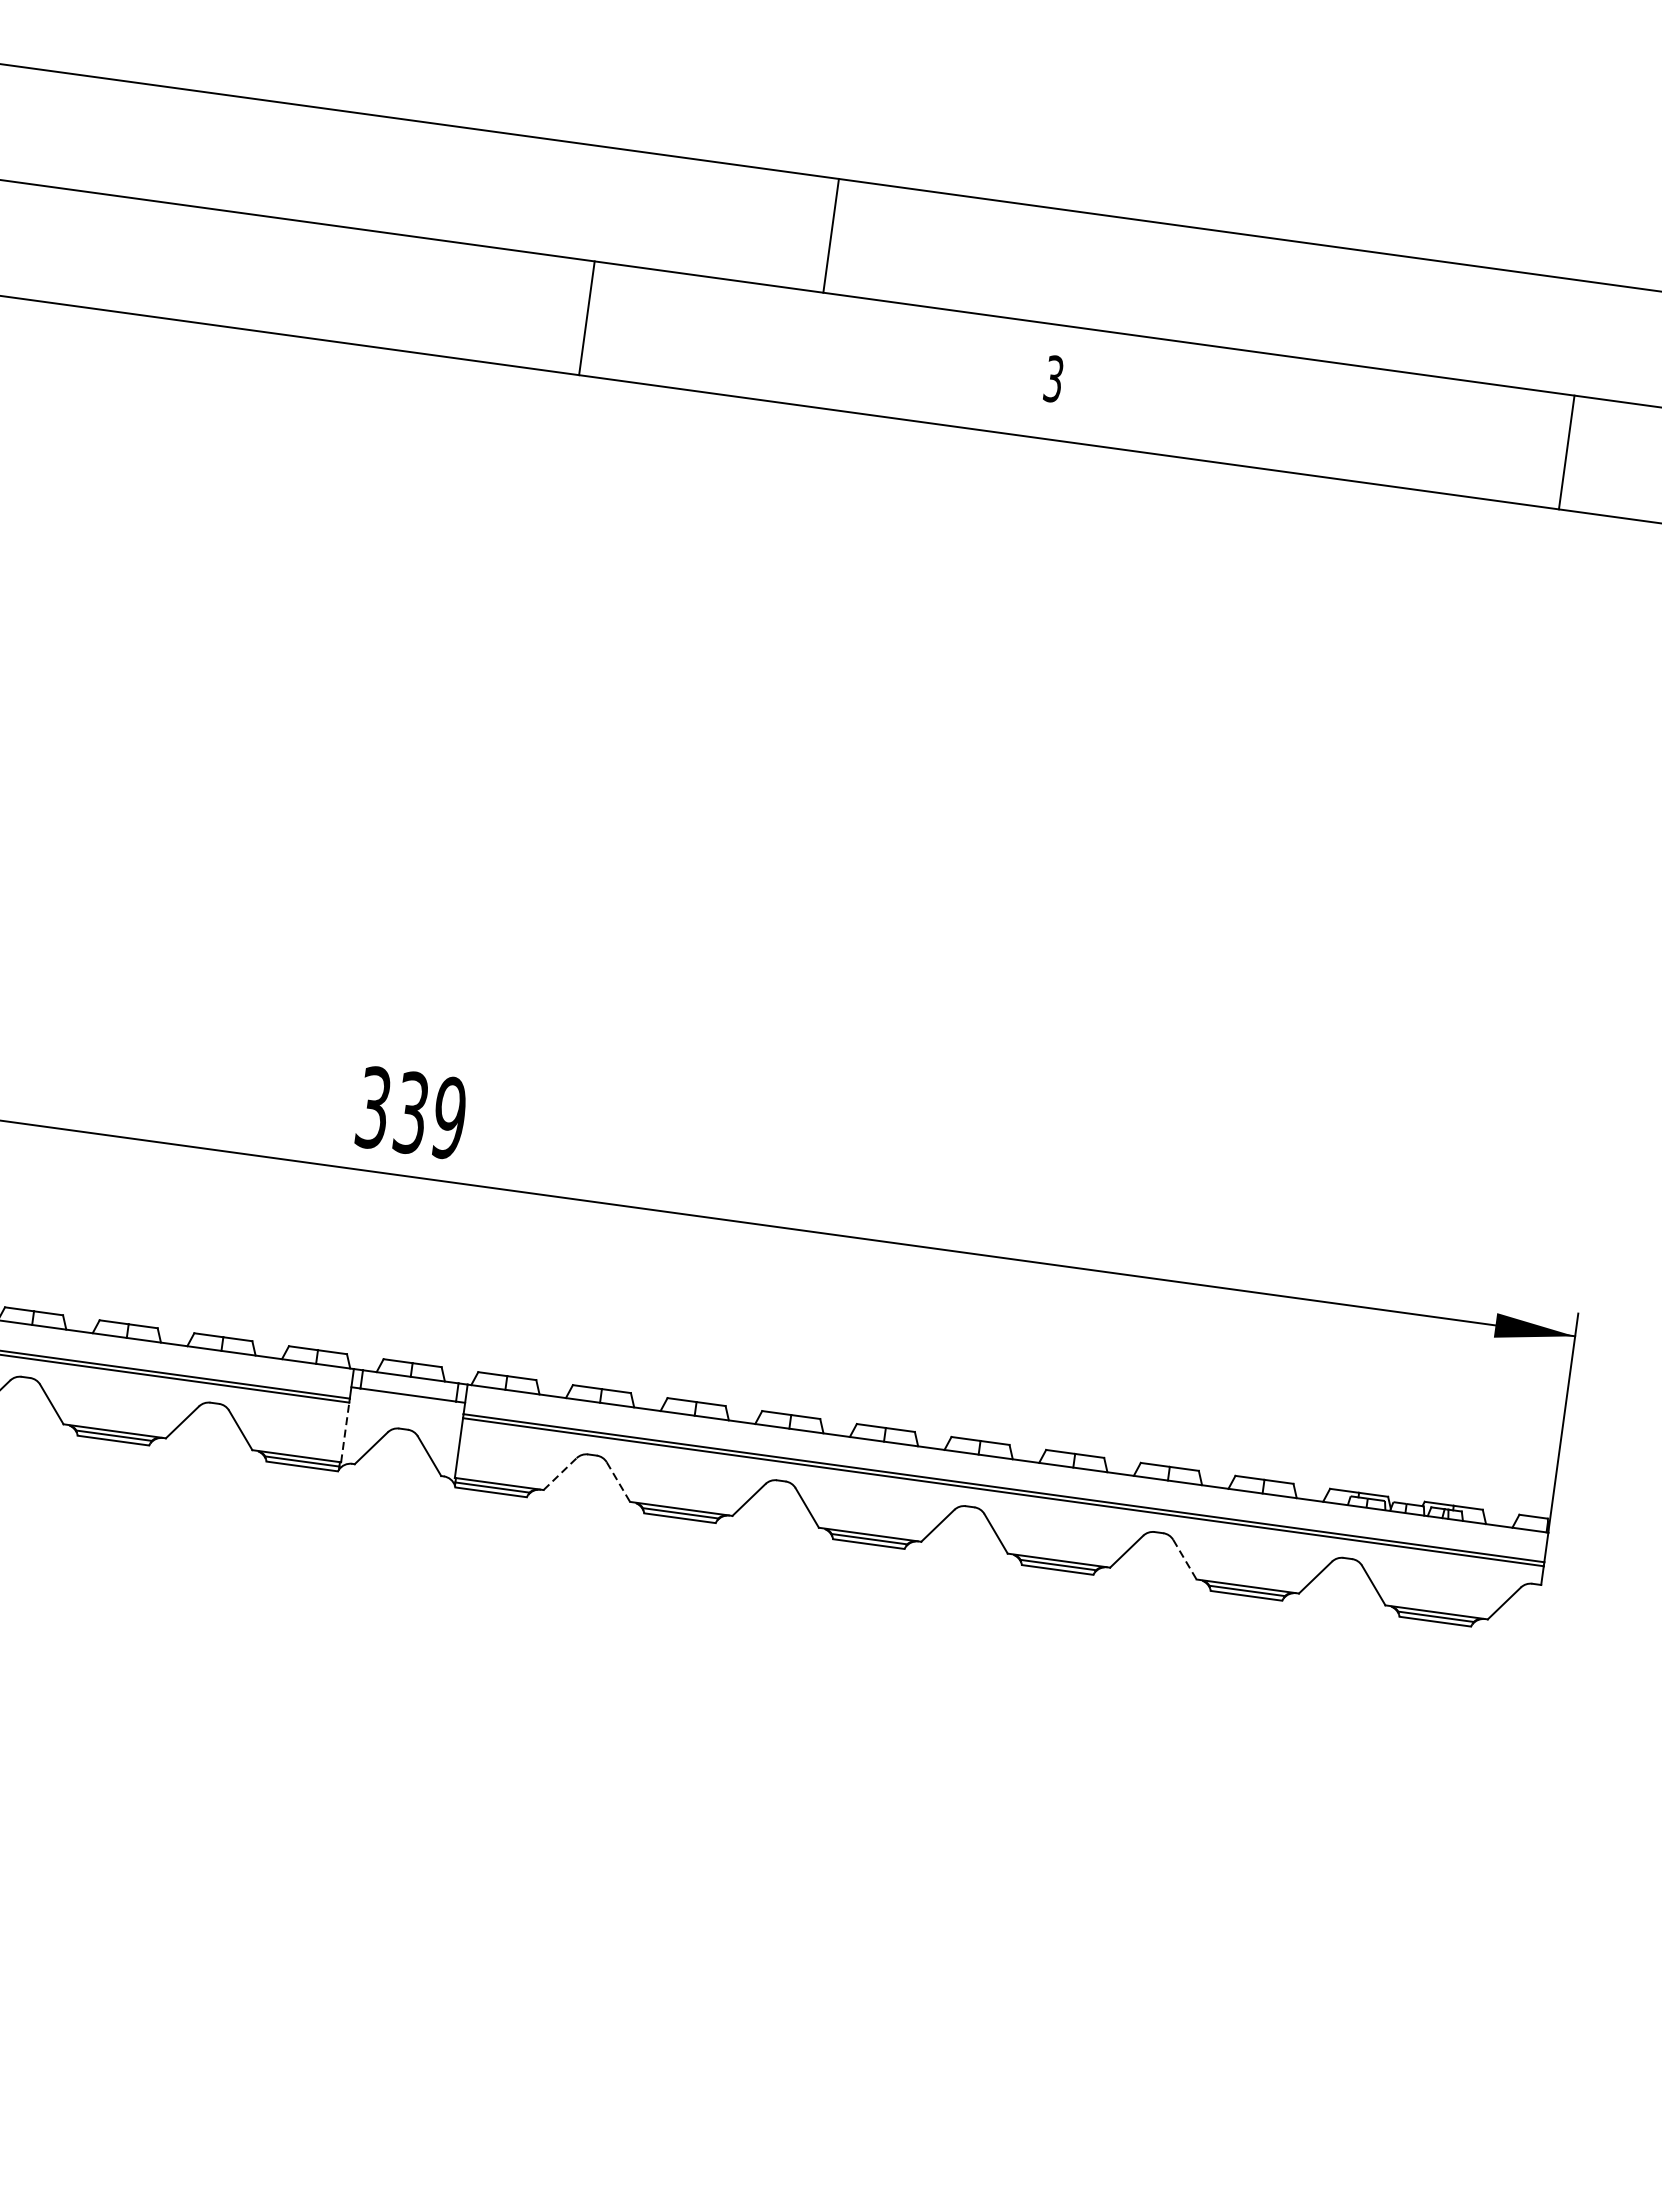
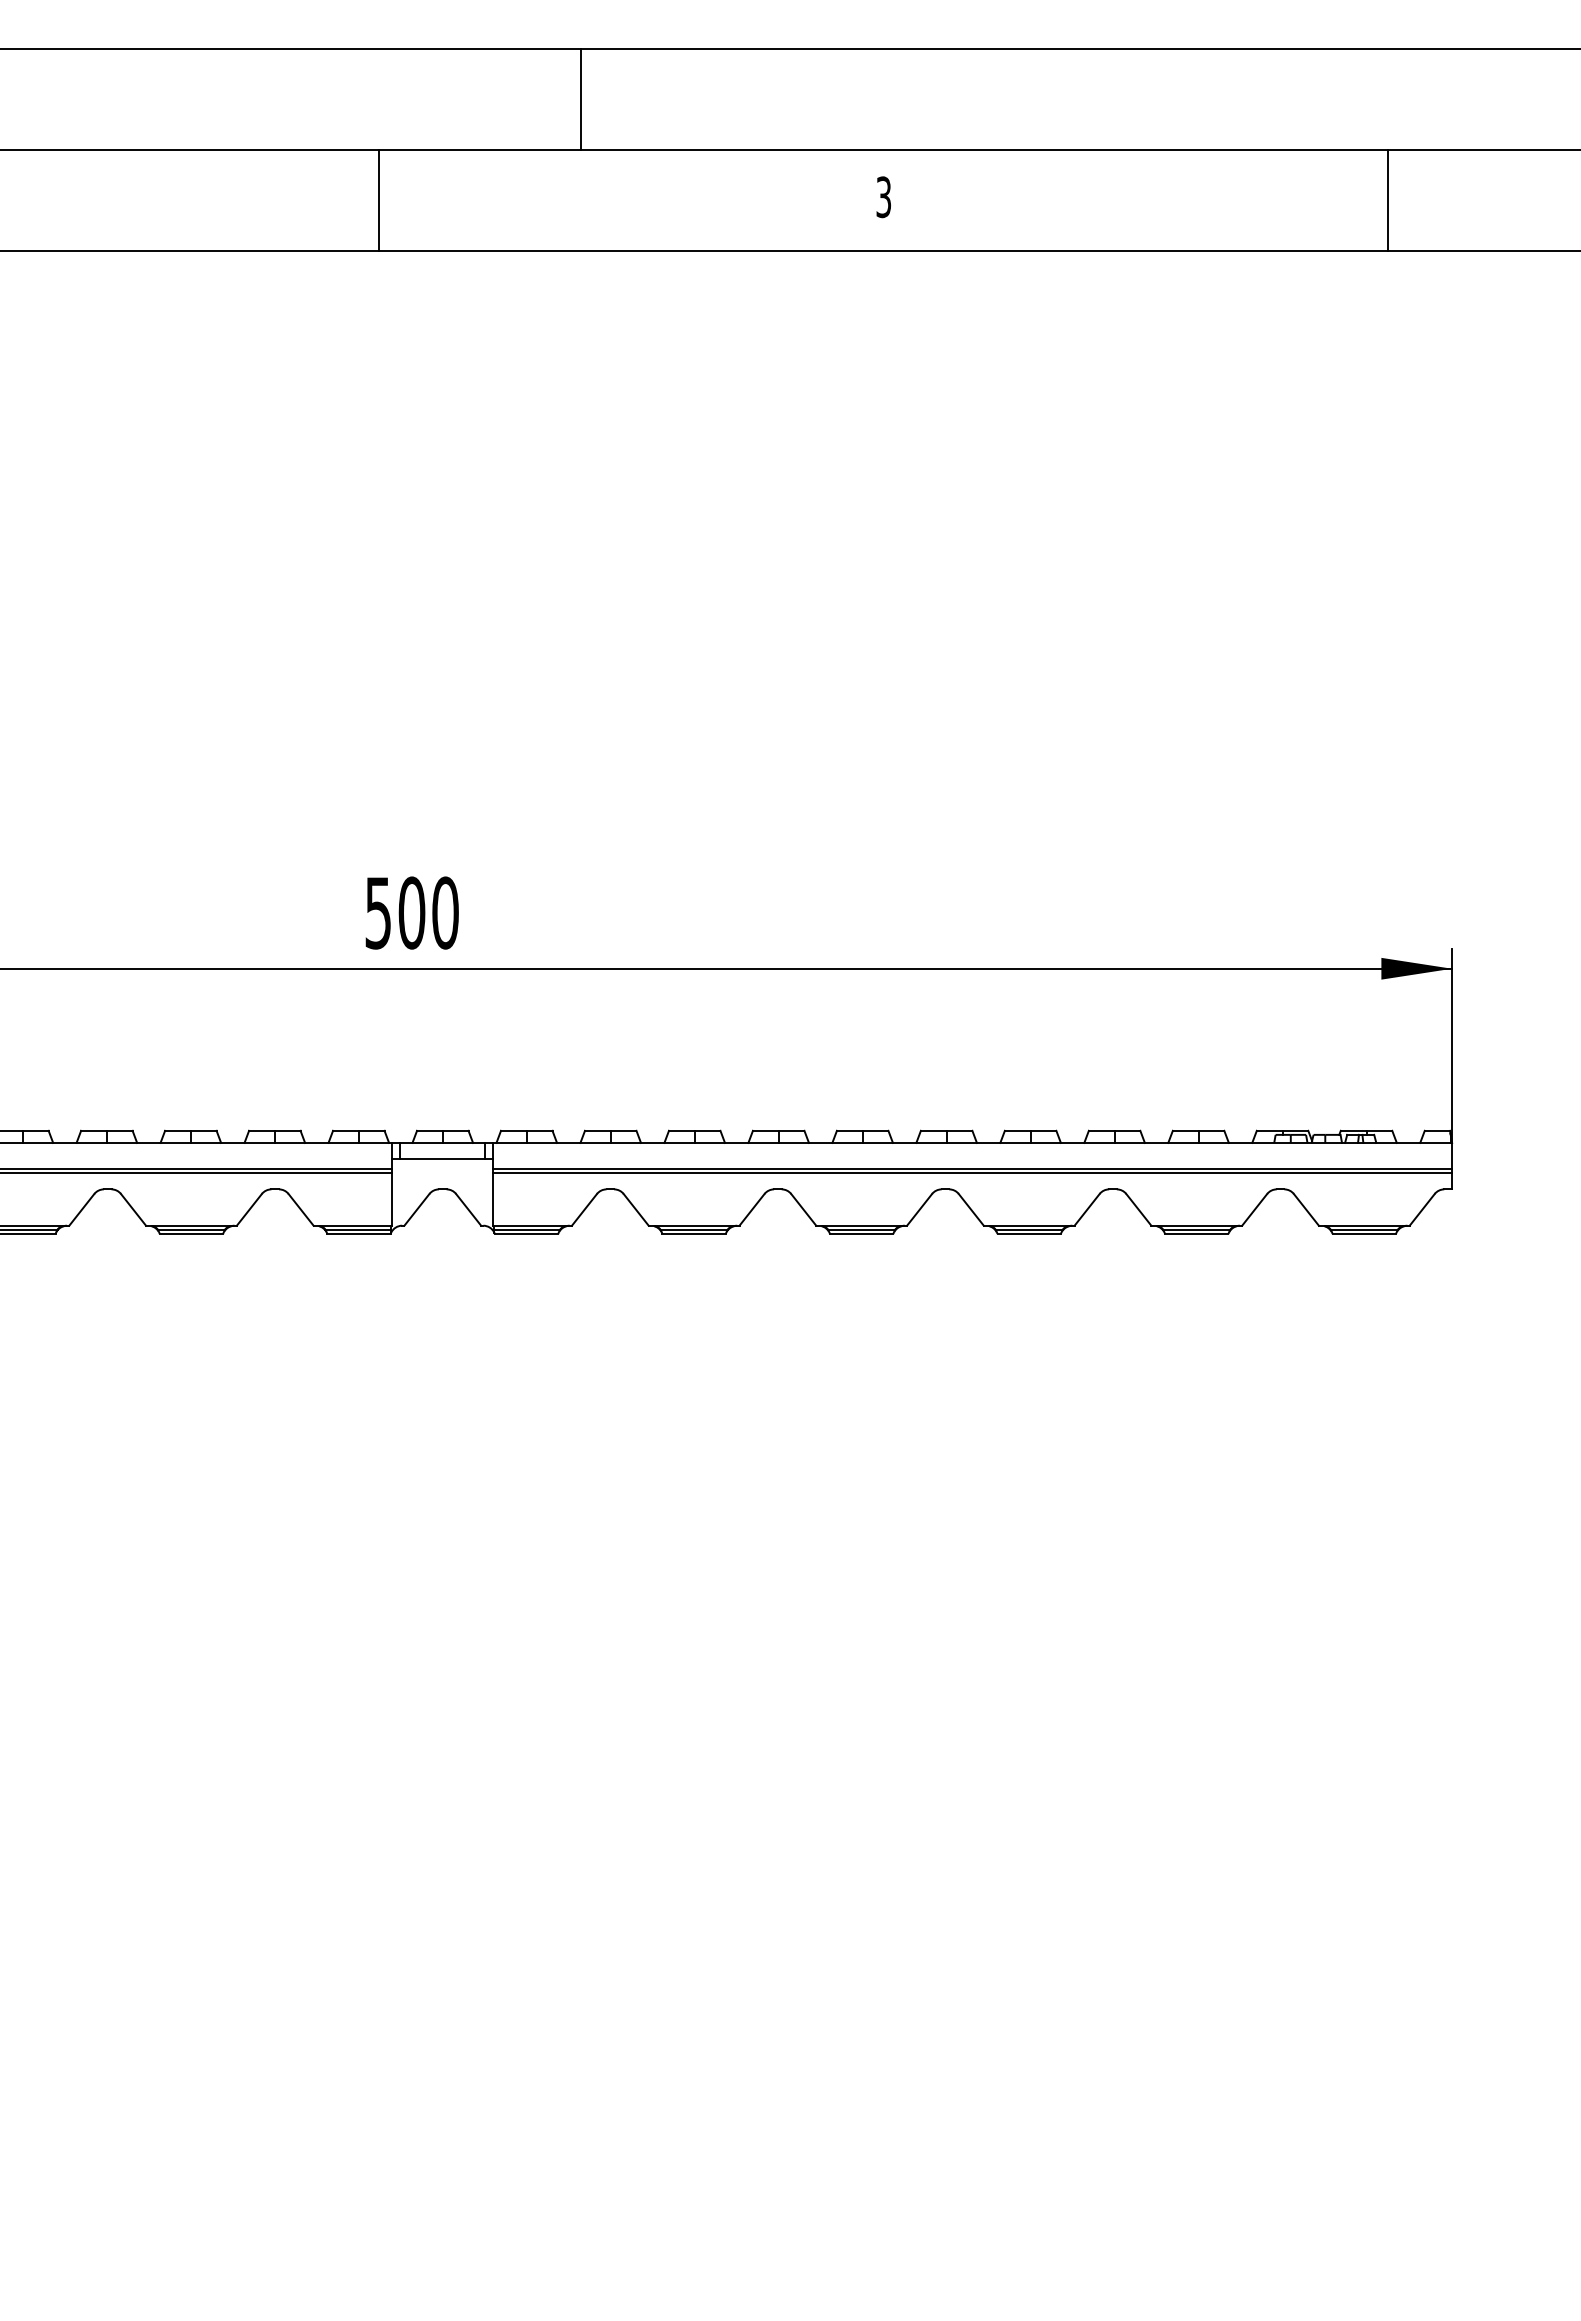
line: (830, 235) -> (580, 98), moved
line: (586, 317) -> (378, 199), moved
line: (1567, 451) -> (1388, 199), moved
text: (412, 1112) -> (412, 912), 339 -> 500
line: (345, 1431) -> (392, 1198), dashed -> solid
line: (560, 1473) -> (584, 1209), dashed -> solid
line: (618, 1482) -> (636, 1210), dashed -> solid
line: (1185, 1560) -> (1139, 1210), dashed -> solid

